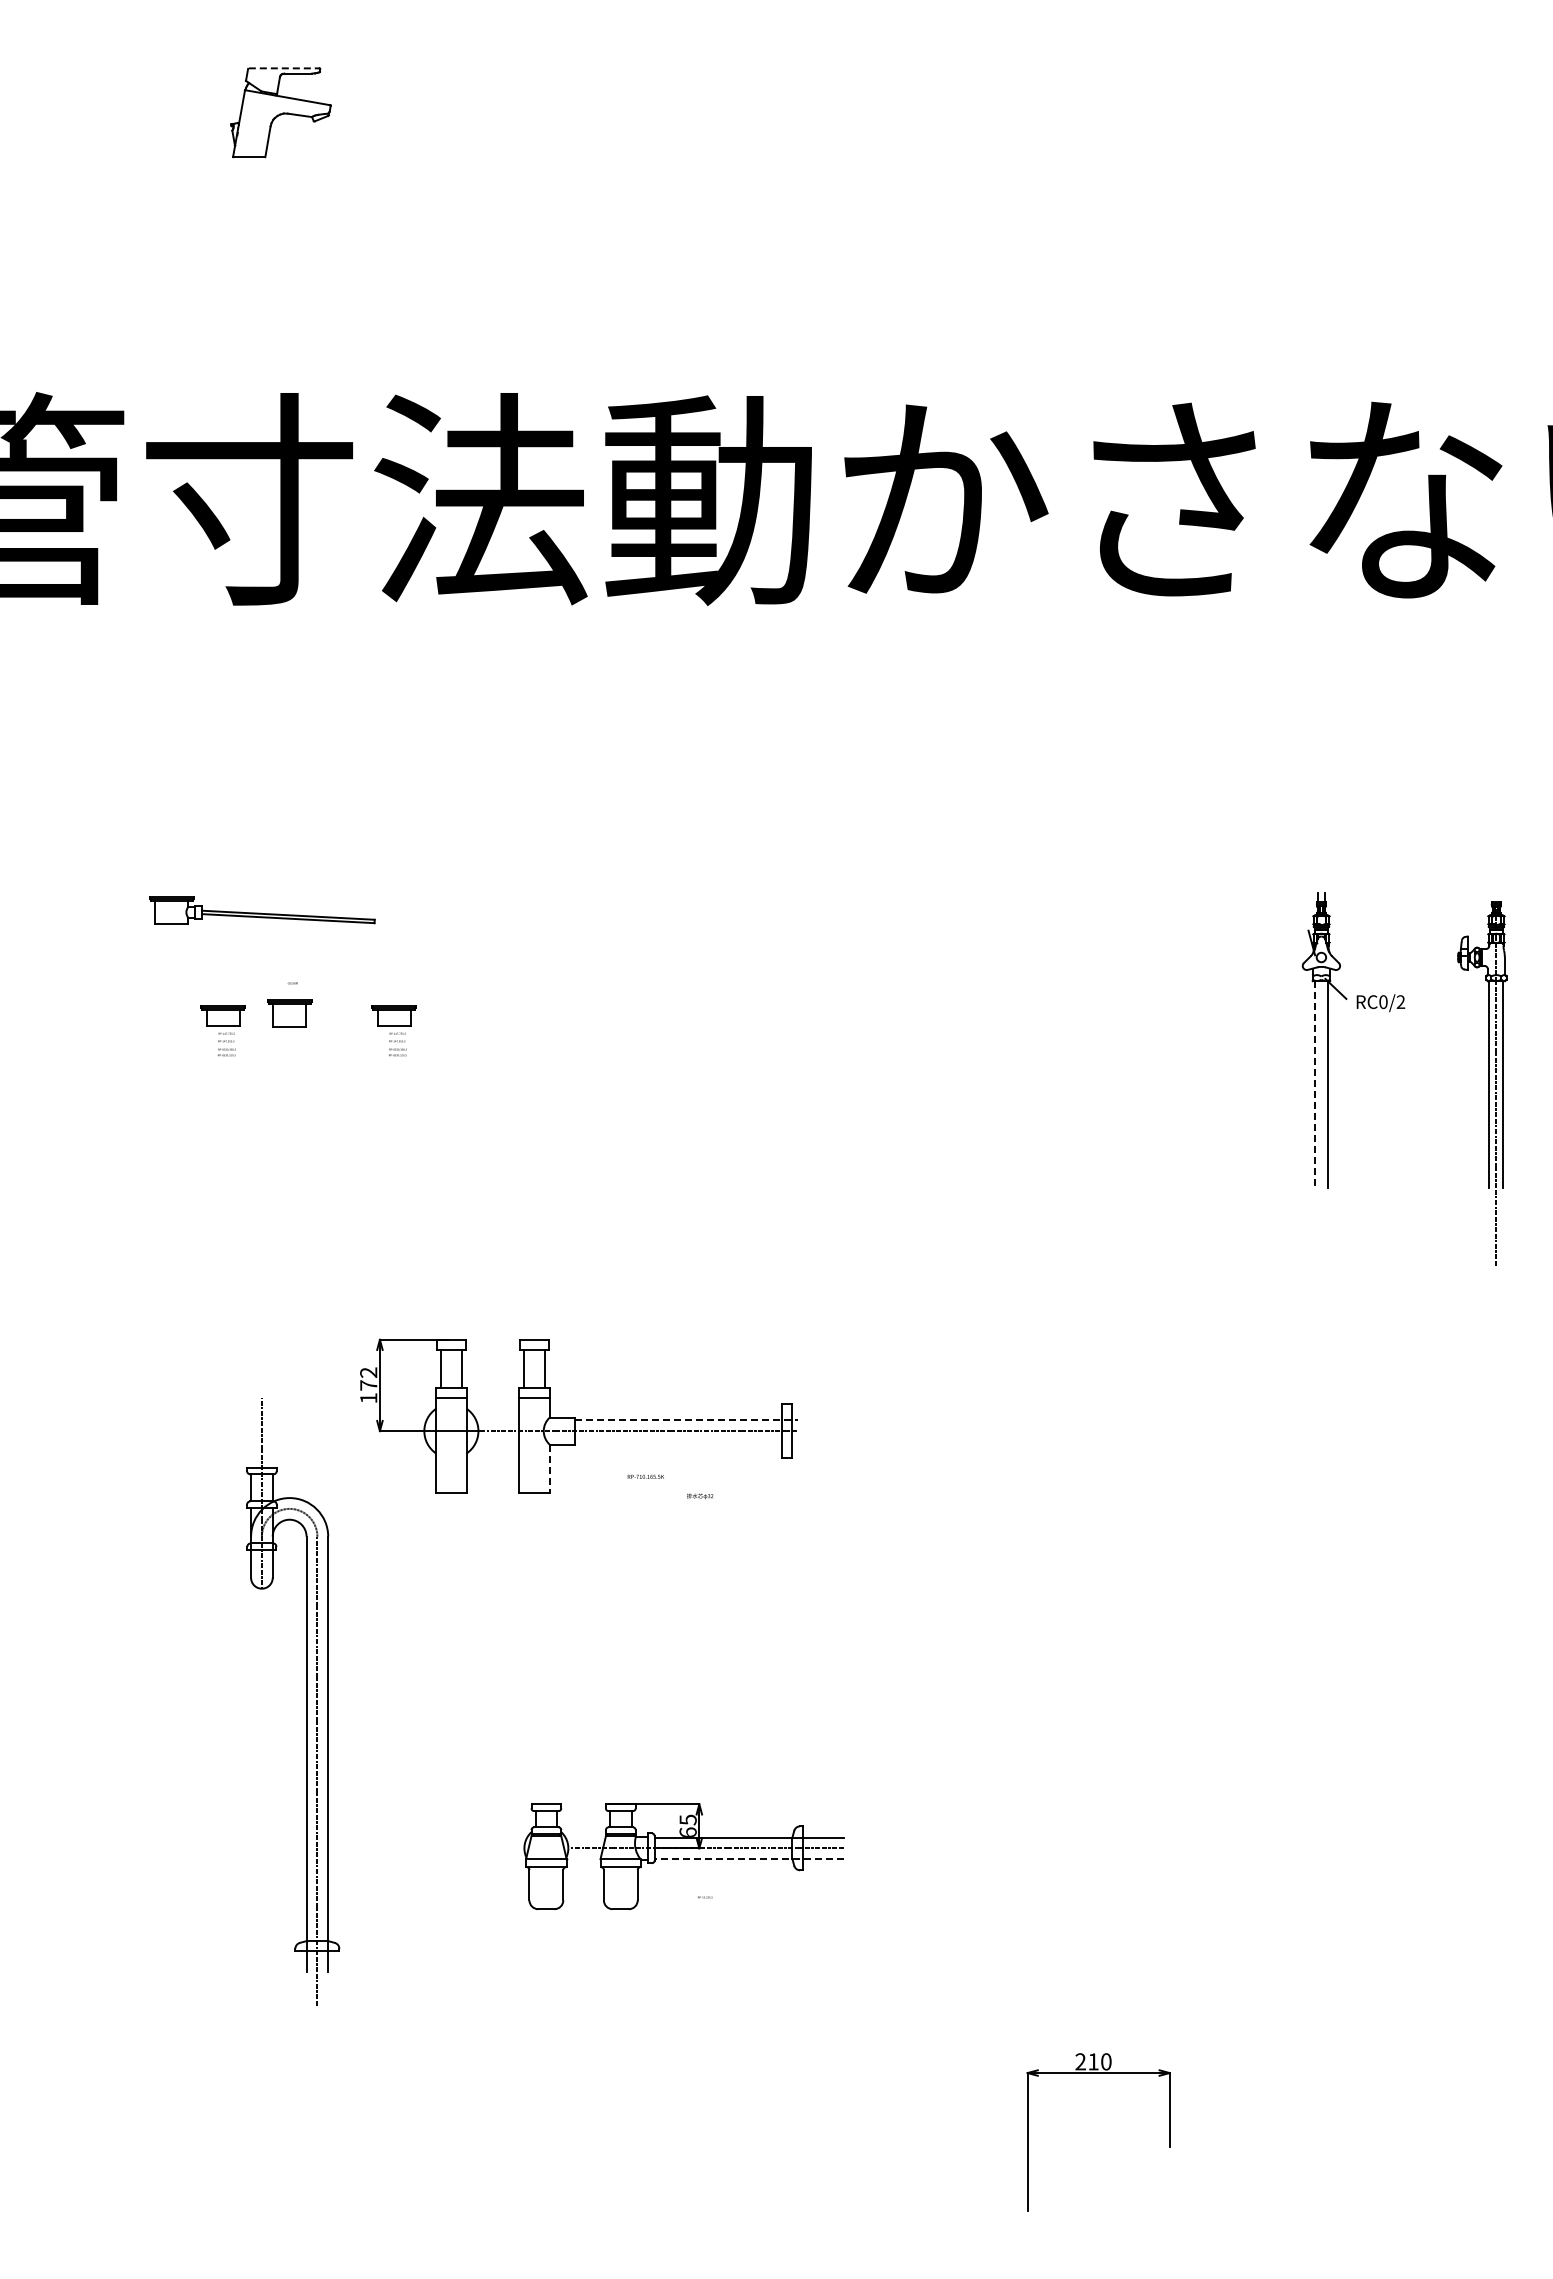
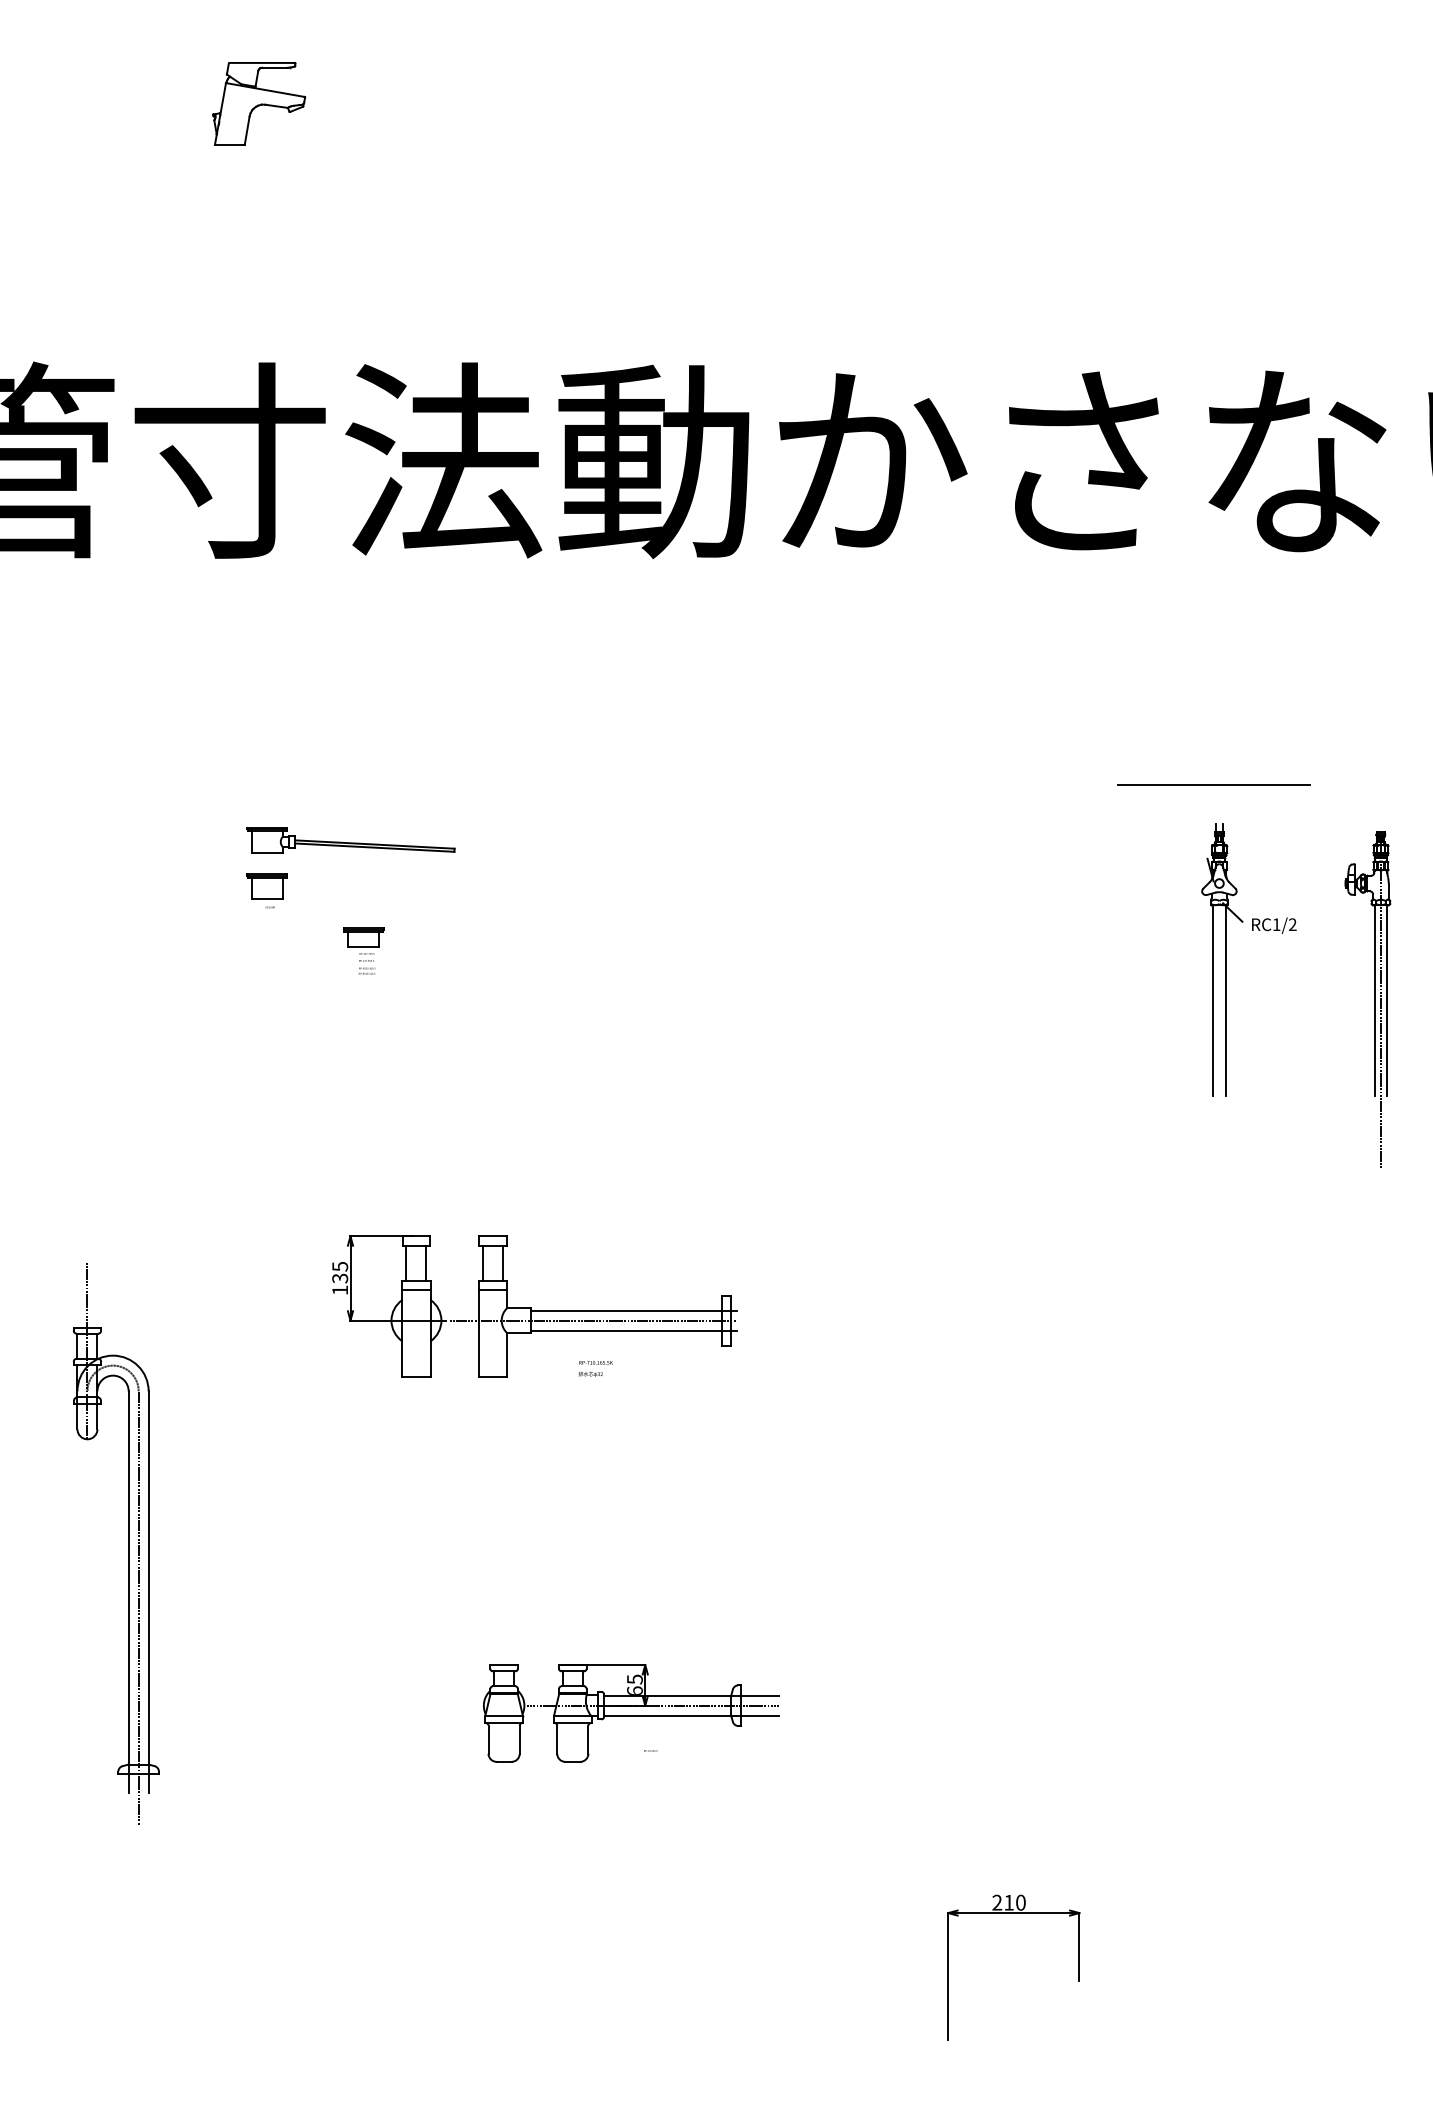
line: (284, 68) -> (262, 63), dashed -> solid
line: (1315, 850) -> (1213, 784), added
part: (262, 910) -> (351, 840), moved
text: (1383, 1002) -> (1276, 925), RC0/2 -> RC1/2
part: (289, 1013) -> (267, 886), moved
part: (222, 1030) -> (205, 950), removed
line: (1314, 1084) -> (1213, 1000), dashed -> solid
text: (368, 1378) -> (339, 1272), 172 -> 135
line: (686, 1420) -> (633, 1310), dashed -> solid
line: (686, 1441) -> (633, 1330), added
line: (549, 1469) -> (507, 1356), dashed -> solid
text: (700, 1496) -> (590, 1374), moved
part: (306, 1701) -> (128, 1543), moved
line: (749, 1859) -> (691, 1715), dashed -> solid

